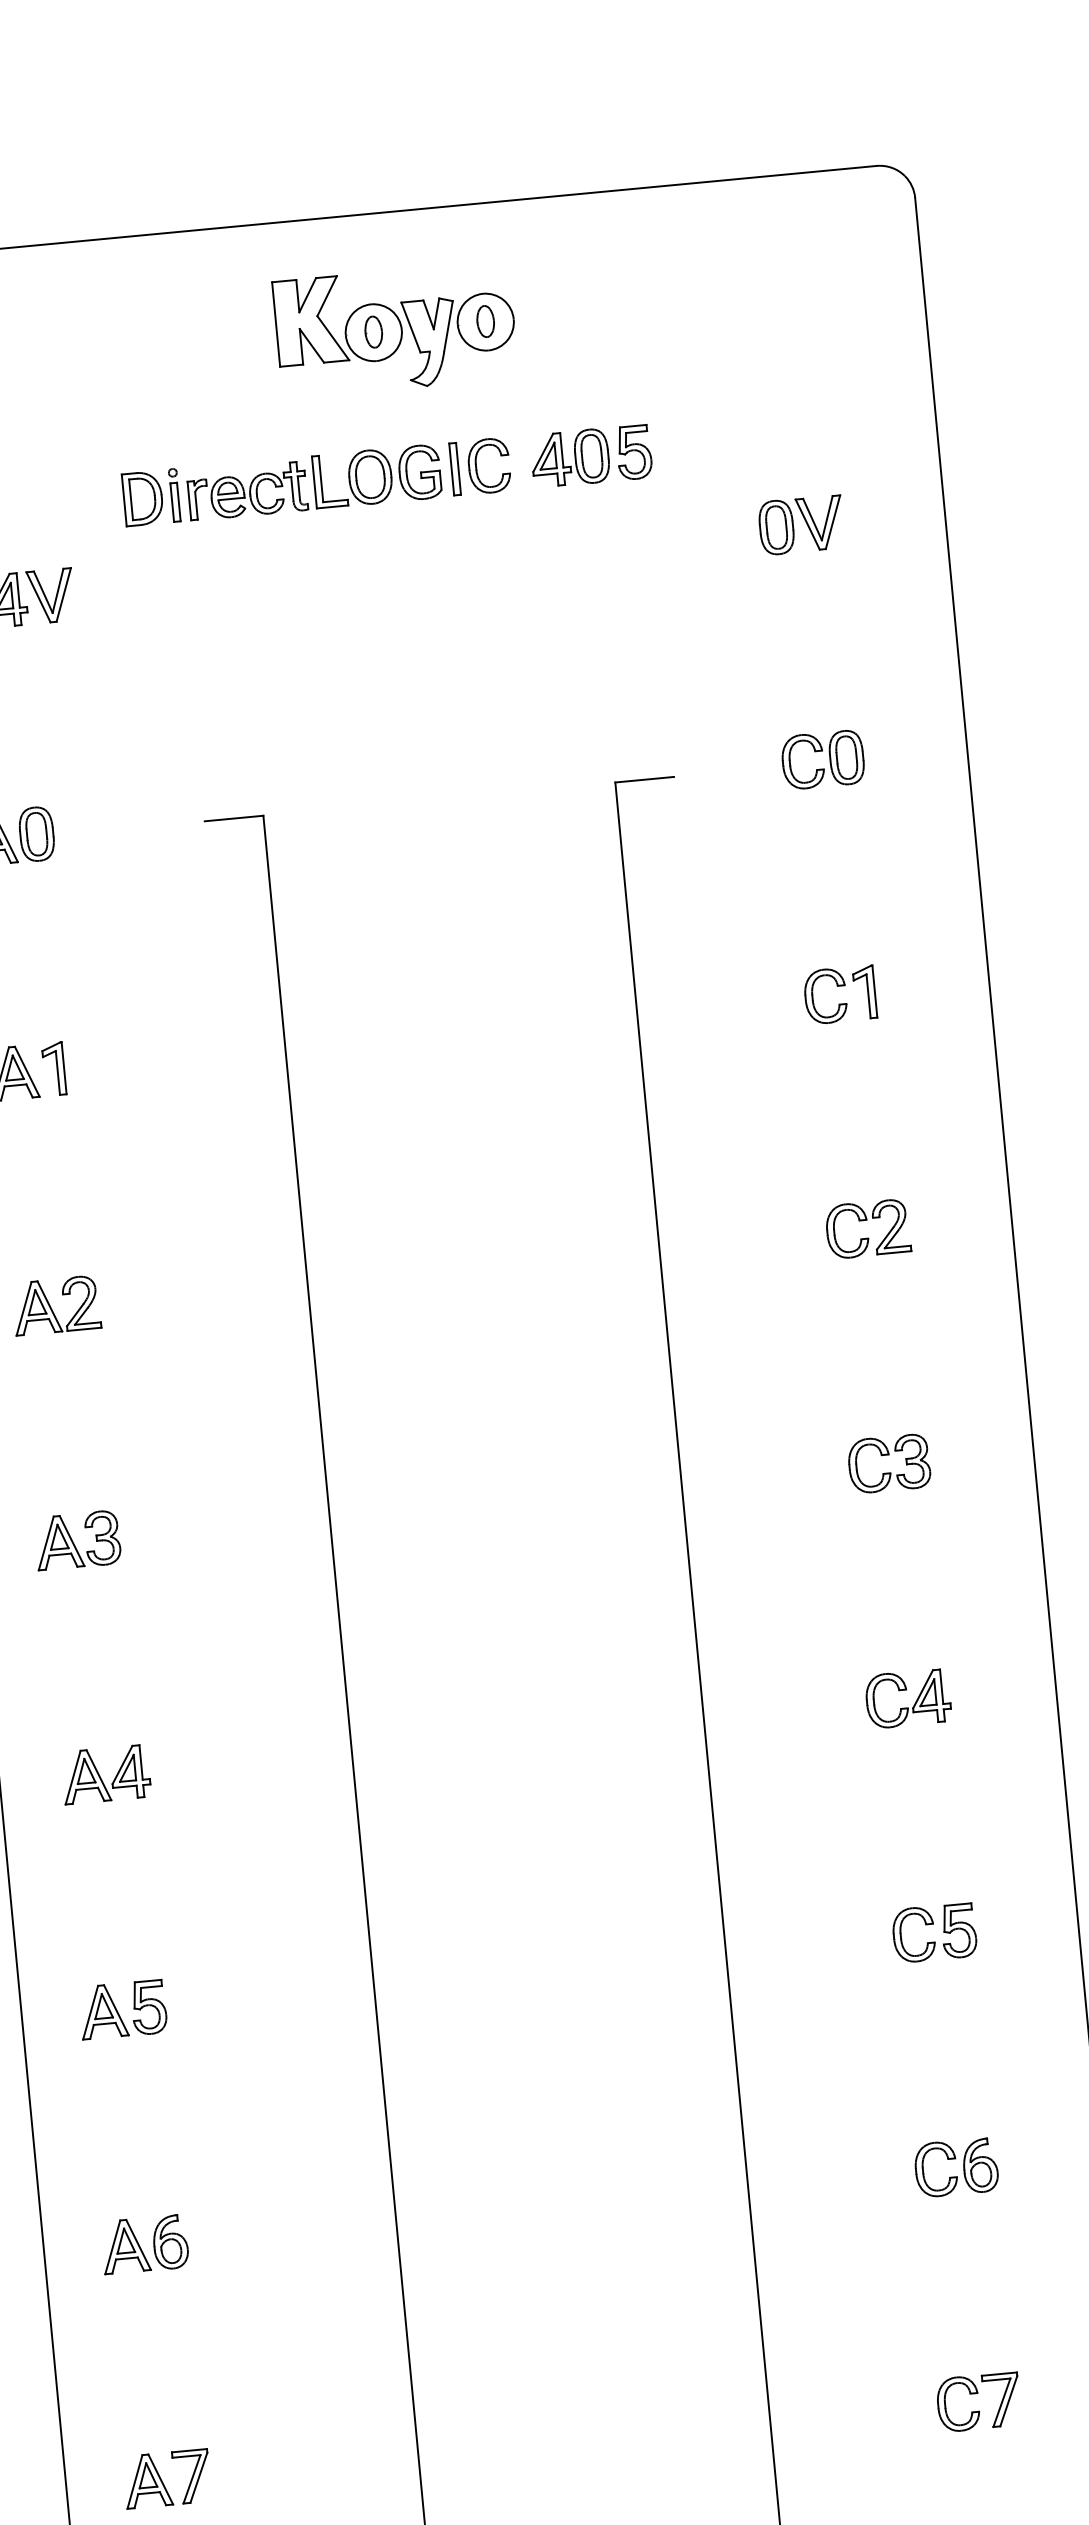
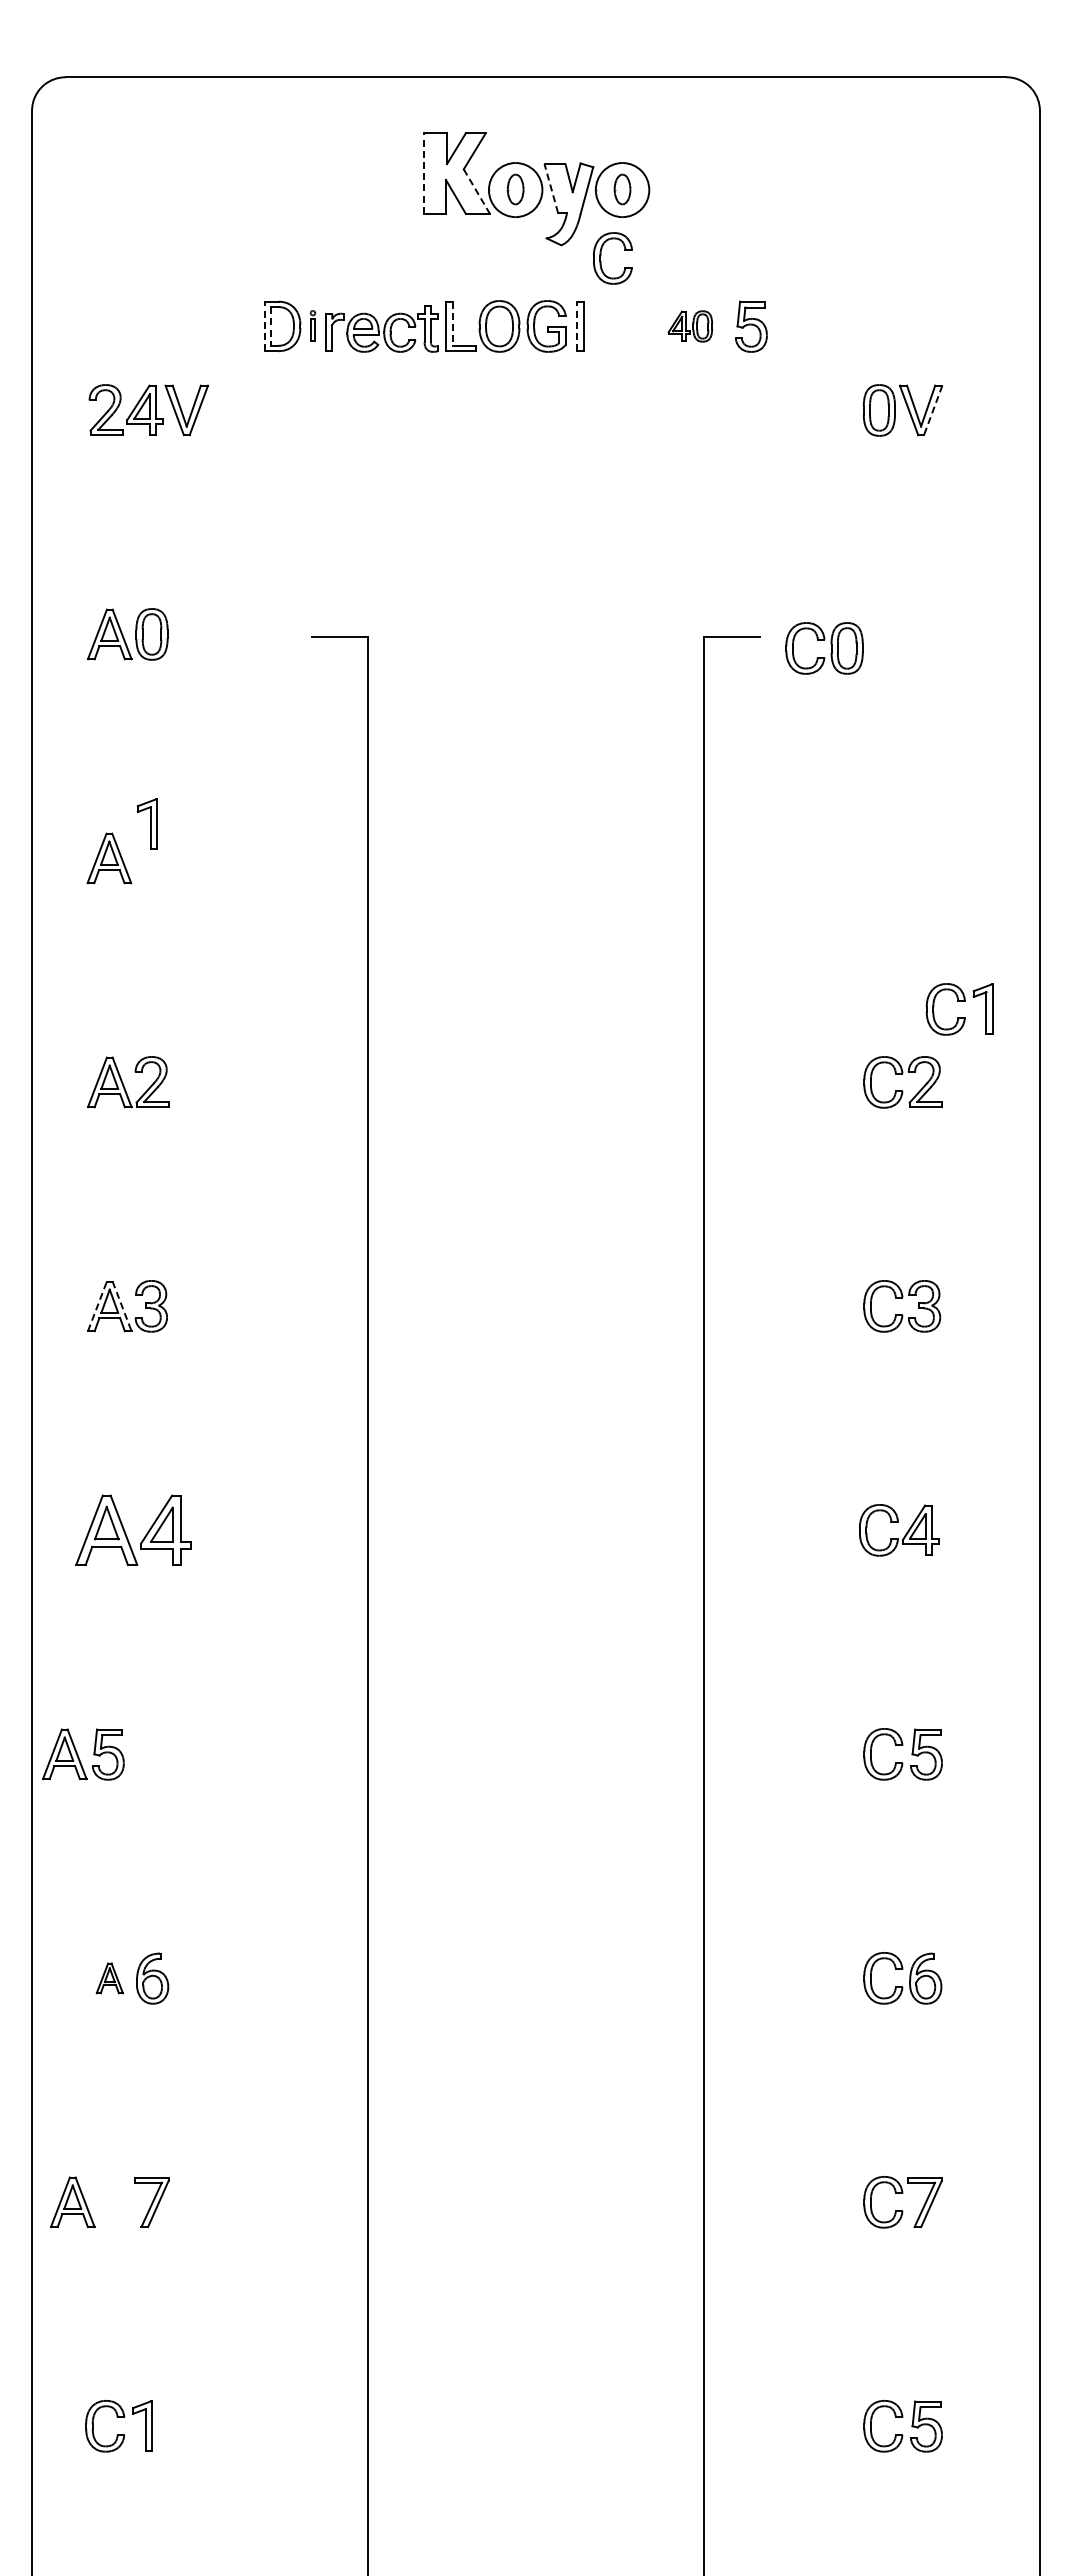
line: (276, 324) -> (424, 173), solid -> dashed
line: (411, 327) -> (551, 188), solid -> dashed
line: (332, 338) -> (476, 191), solid -> dashed
part: (570, 458) -> (690, 326), size x0.6
part: (476, 463) -> (601, 255), moved
line: (452, 469) -> (577, 326), solid -> dashed
line: (320, 479) -> (452, 324), solid -> dashed
part: (174, 494) -> (312, 325), size x0.6
line: (131, 499) -> (271, 326), solid -> dashed
line: (124, 500) -> (264, 326), solid -> dashed
line: (833, 522) -> (933, 410), solid -> dashed
part: (830, 759) -> (831, 648), moved
part: (839, 986) -> (959, 1001), moved
part: (53, 1068) -> (146, 823), moved
line: (72, 1541) -> (122, 1306), solid -> dashed
line: (46, 1543) -> (97, 1306), solid -> dashed
part: (105, 1774) -> (132, 1530), size x1.4
part: (123, 2009) -> (83, 1754), moved
part: (125, 2246) -> (109, 1978), size x0.6
part: (147, 2479) -> (72, 2201), moved

